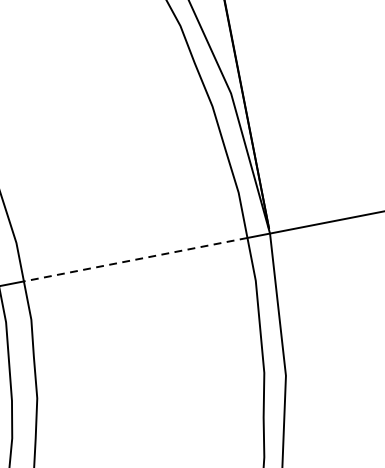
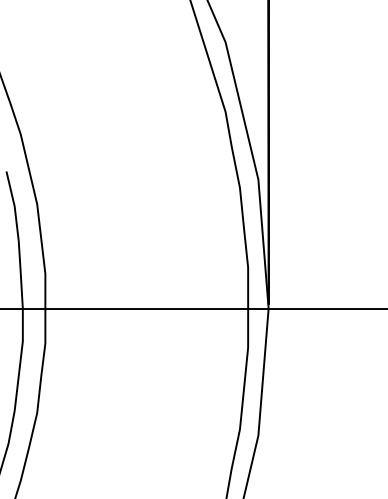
line: (135, 259) -> (146, 308), dashed -> solid

